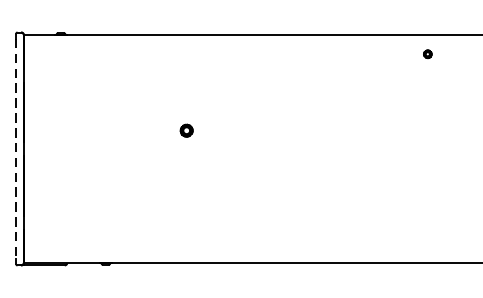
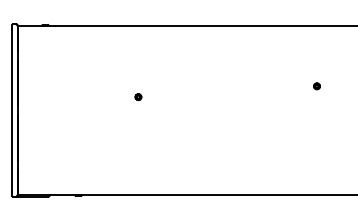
part: (427, 54) -> (316, 86), moved
part: (186, 131) -> (138, 97), size x0.62
line: (16, 149) -> (12, 110), dashed -> solid

